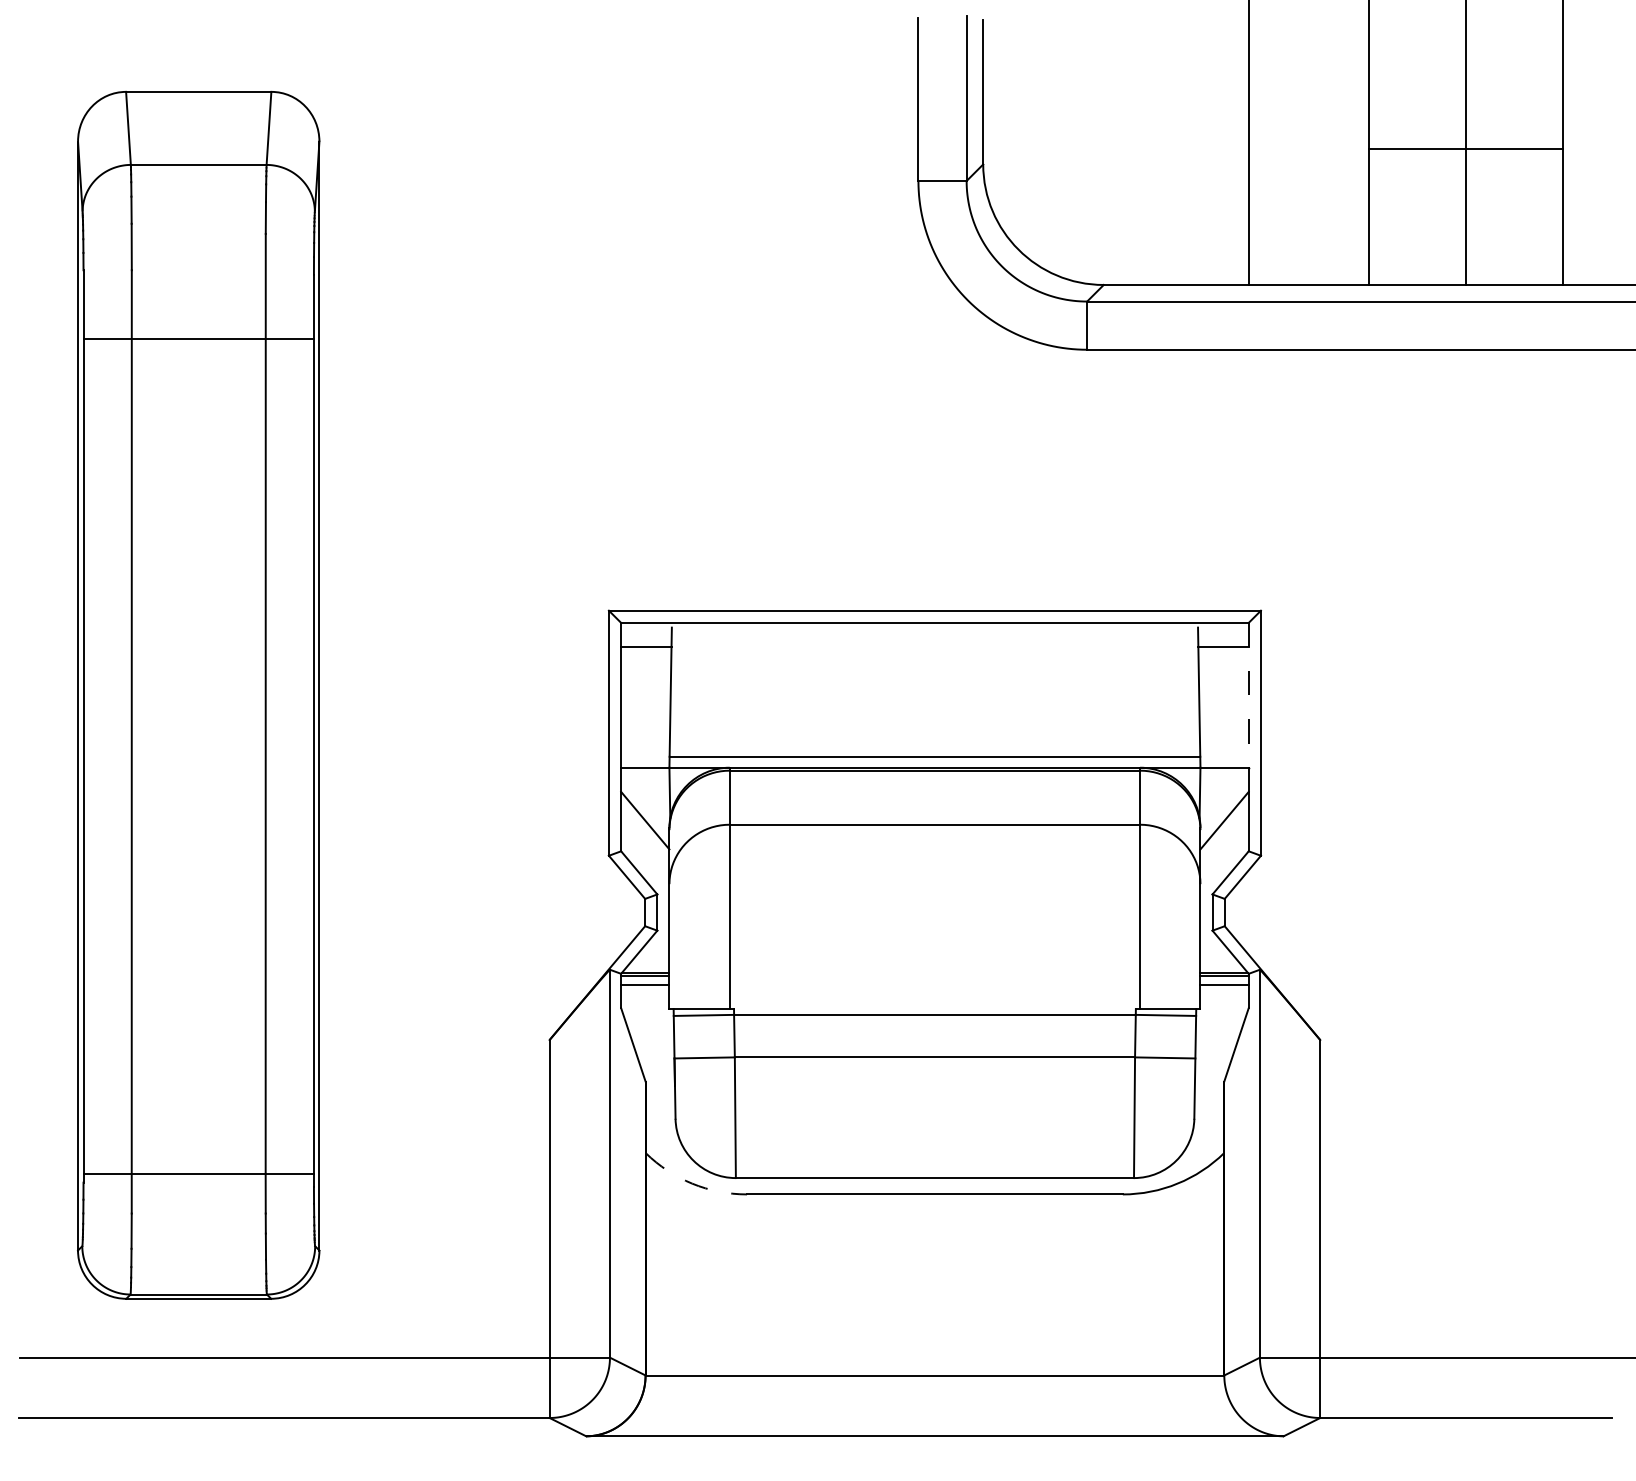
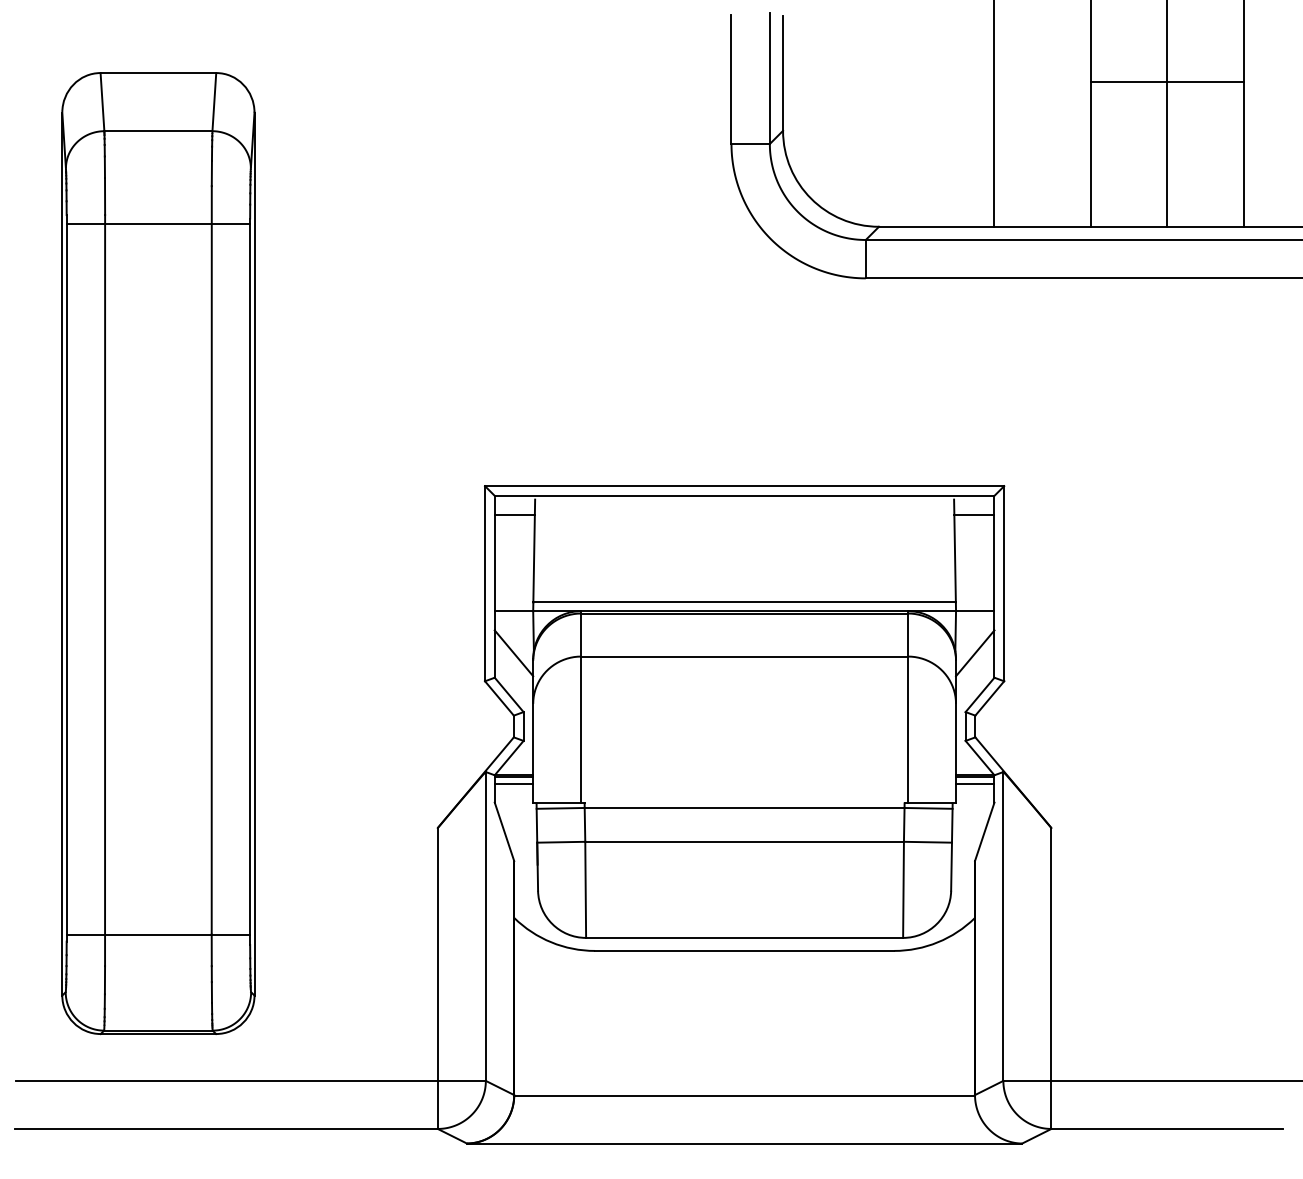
line: (1466, 148) -> (1167, 82), moved
line: (198, 339) -> (158, 224), moved
line: (1248, 695) -> (994, 553), dashed -> solid
arc: (692, 1183) -> (551, 942), dashed -> solid

